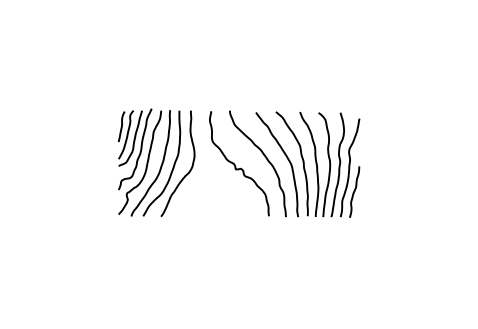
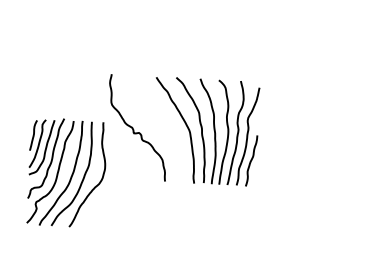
curve: (265, 158) -> (163, 123), removed
part: (156, 162) -> (66, 172), moved

